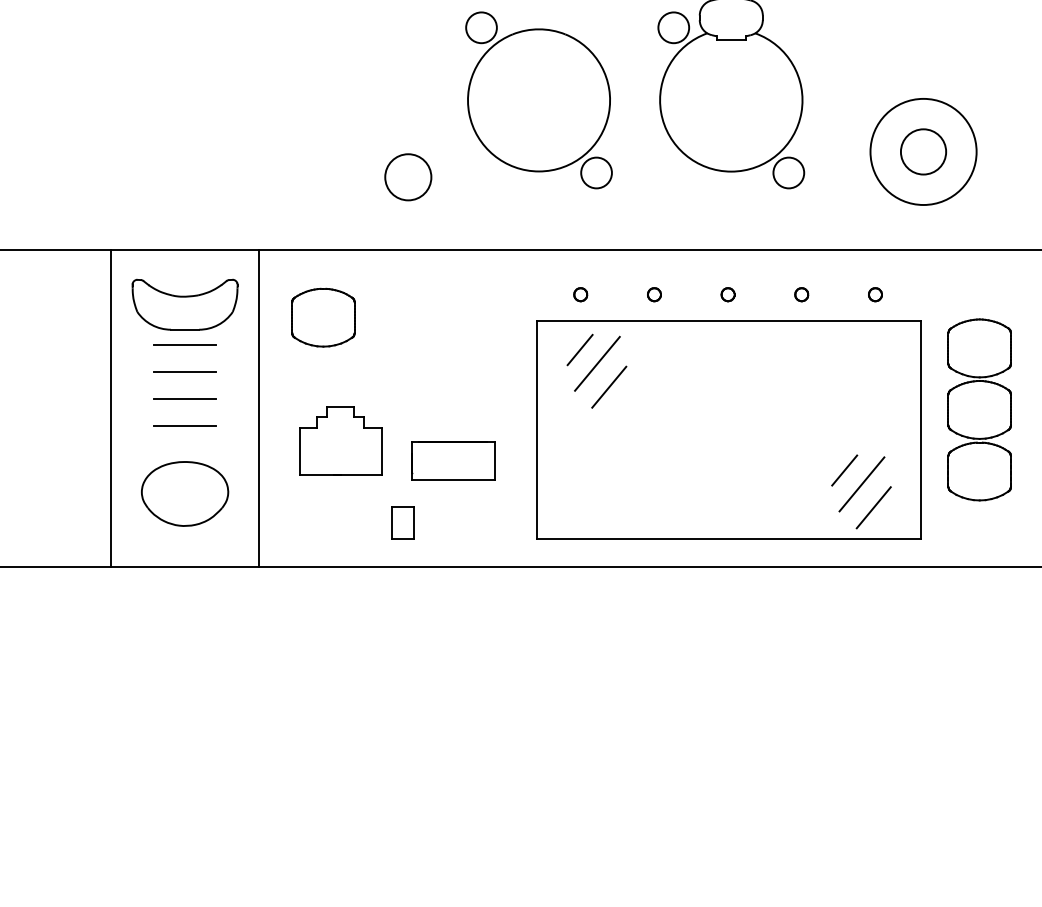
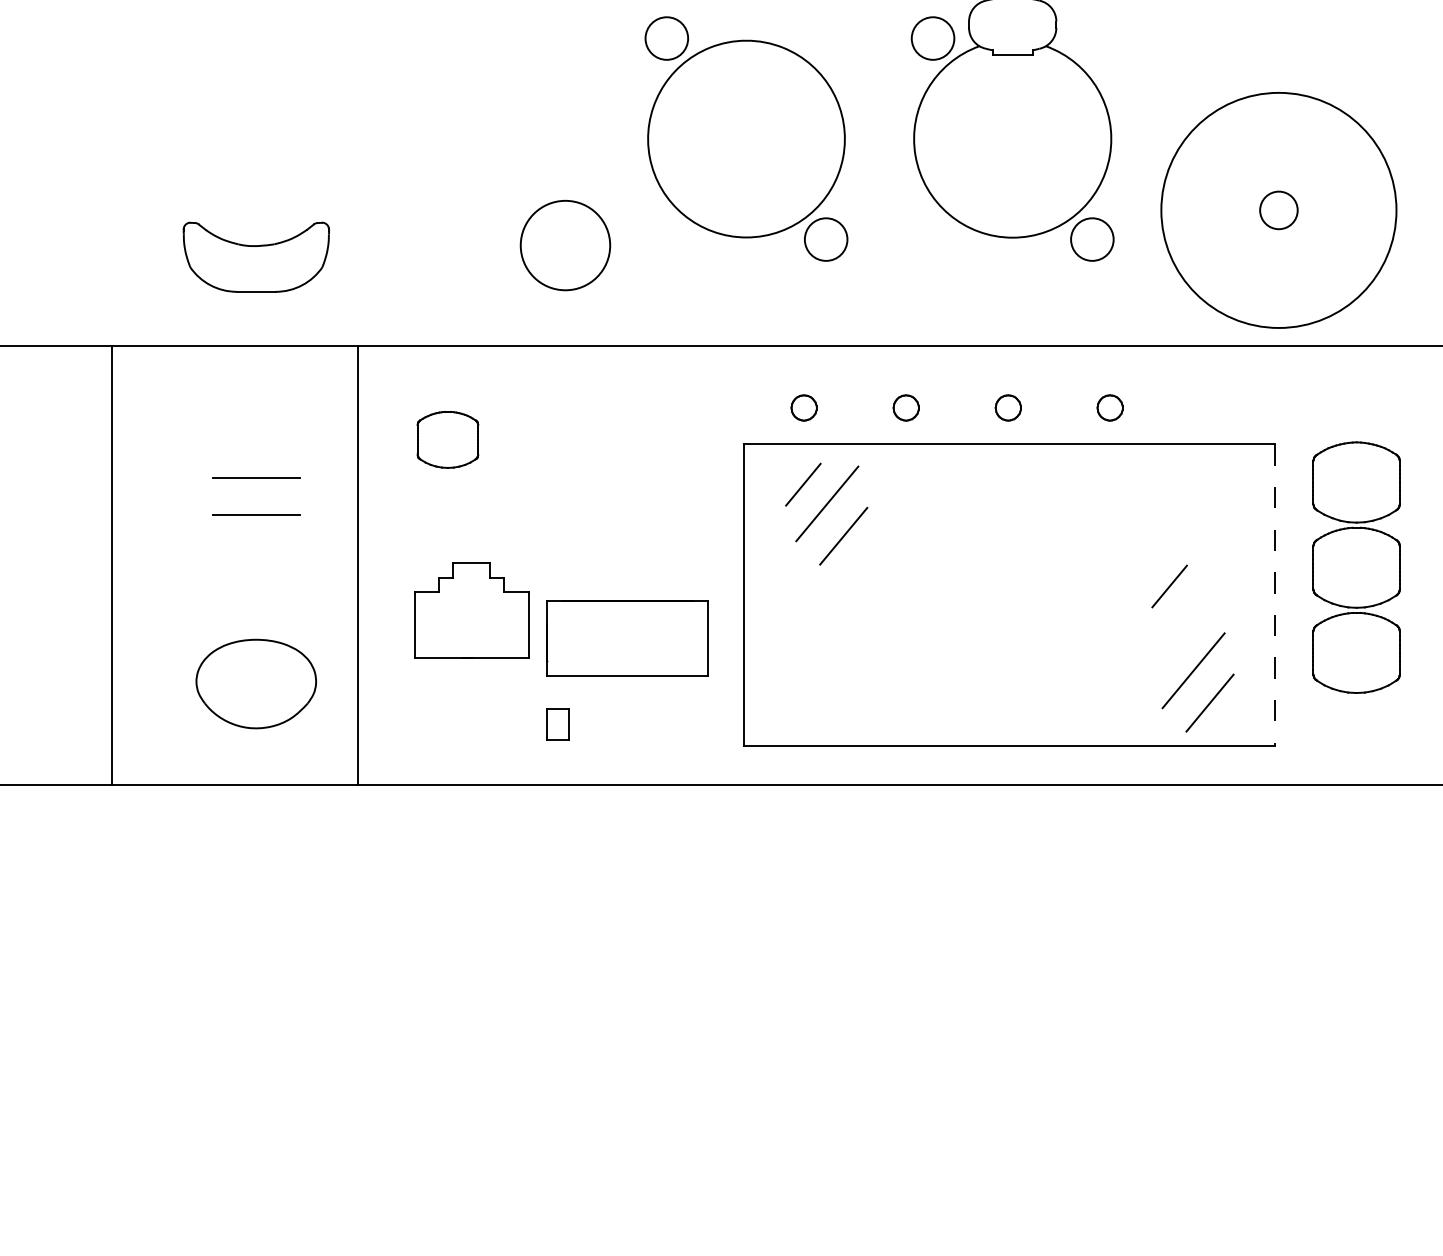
circle: (923, 151) -> (1278, 209), size x0.6
circle: (923, 151) -> (1278, 209), size x1.6
circle: (408, 177) -> (565, 245), size x1.4
part: (580, 294) -> (803, 407), size x1.4
part: (654, 294) -> (906, 407), size x1.4
part: (727, 294) -> (1007, 407), size x1.4
part: (801, 294) -> (1109, 407), size x1.4
part: (875, 294) -> (1212, 407), removed
part: (184, 304) -> (255, 256), moved
part: (323, 317) -> (448, 439), size x0.7
line: (184, 398) -> (255, 551), removed
line: (111, 408) -> (111, 565), moved
line: (184, 425) -> (255, 589), removed
line: (920, 429) -> (1274, 594), solid -> dashed
part: (453, 460) -> (628, 637), size x1.4
line: (844, 470) -> (1169, 586), moved
part: (402, 522) -> (557, 723), size x0.7

